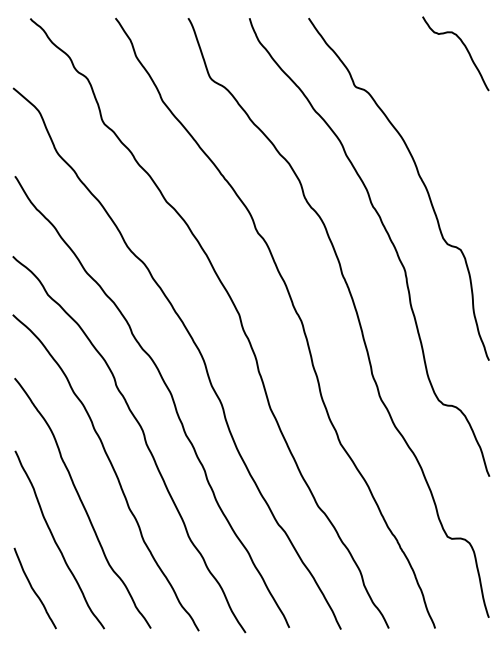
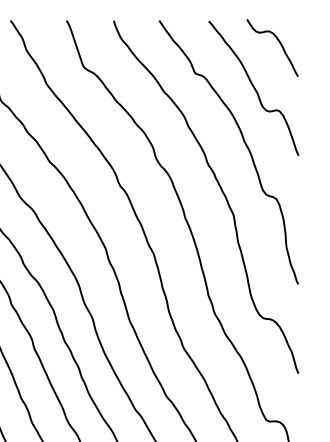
curve: (431, 105) -> (253, 87), added

